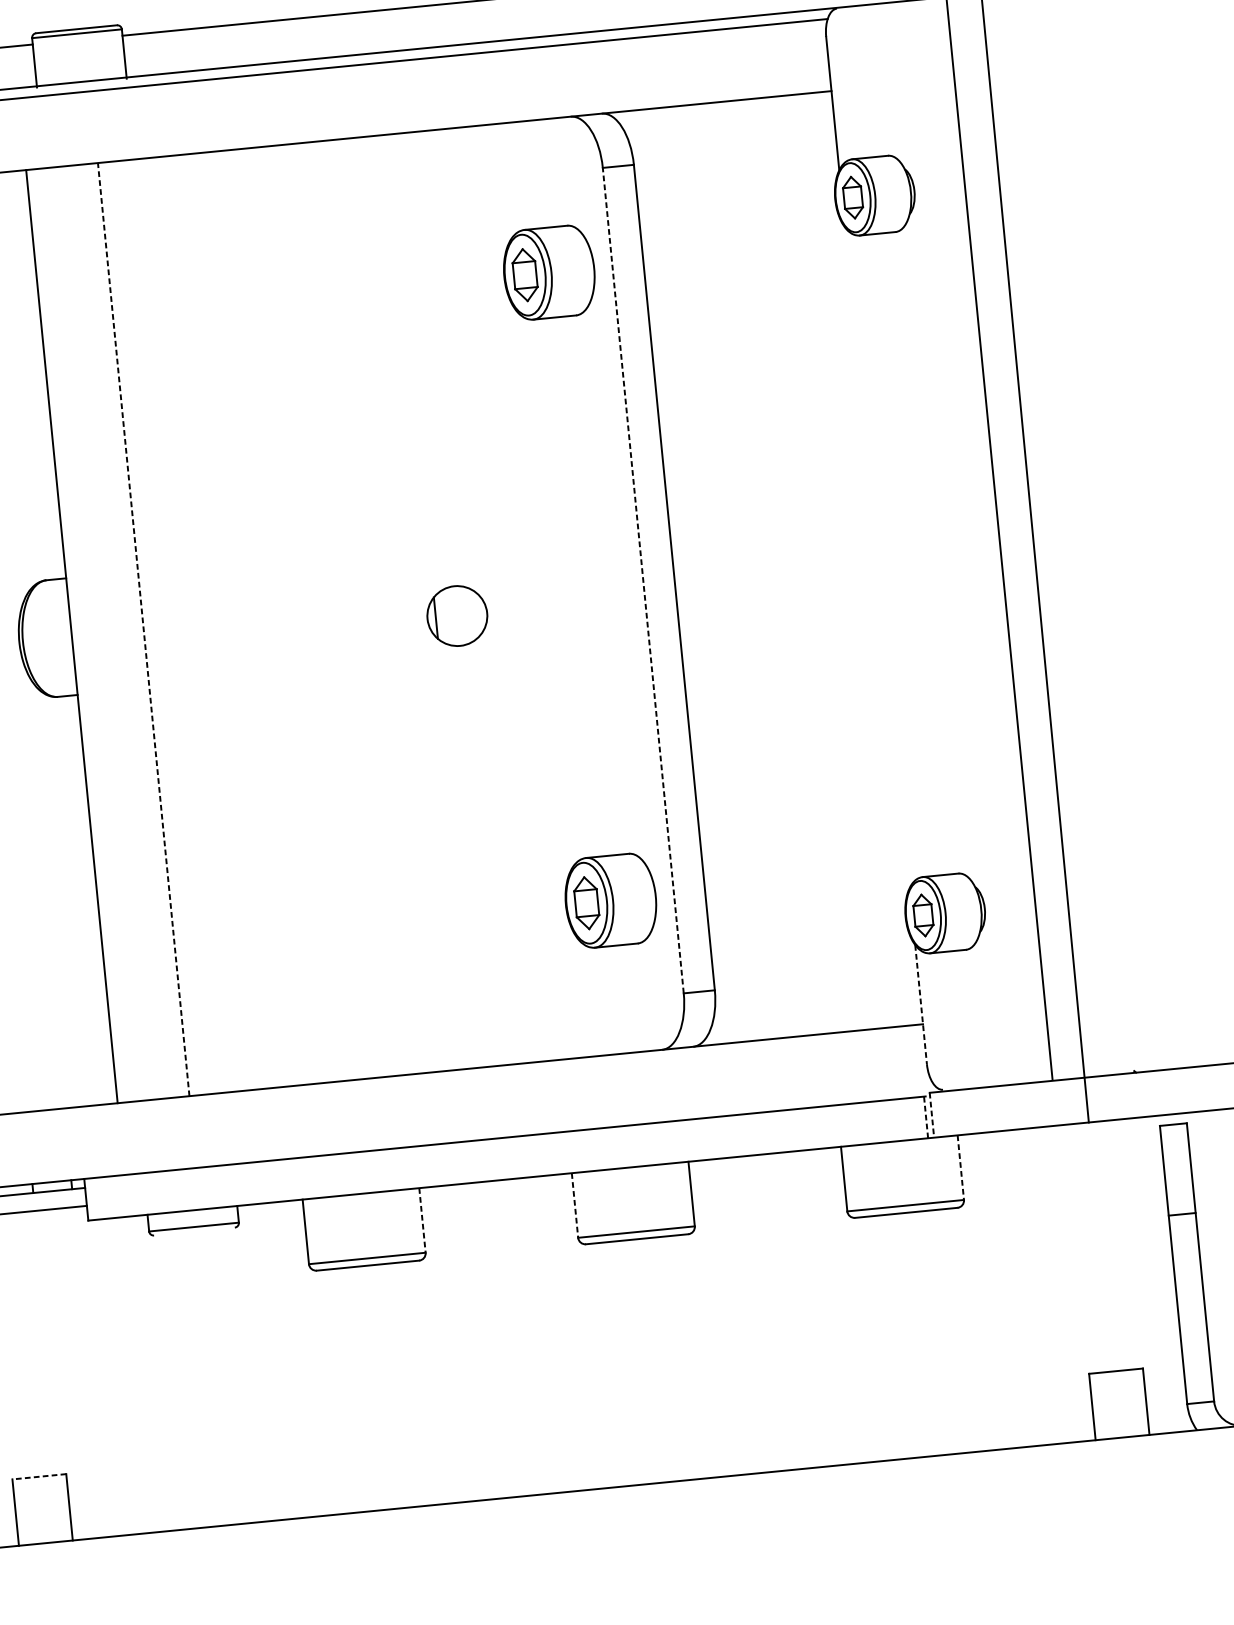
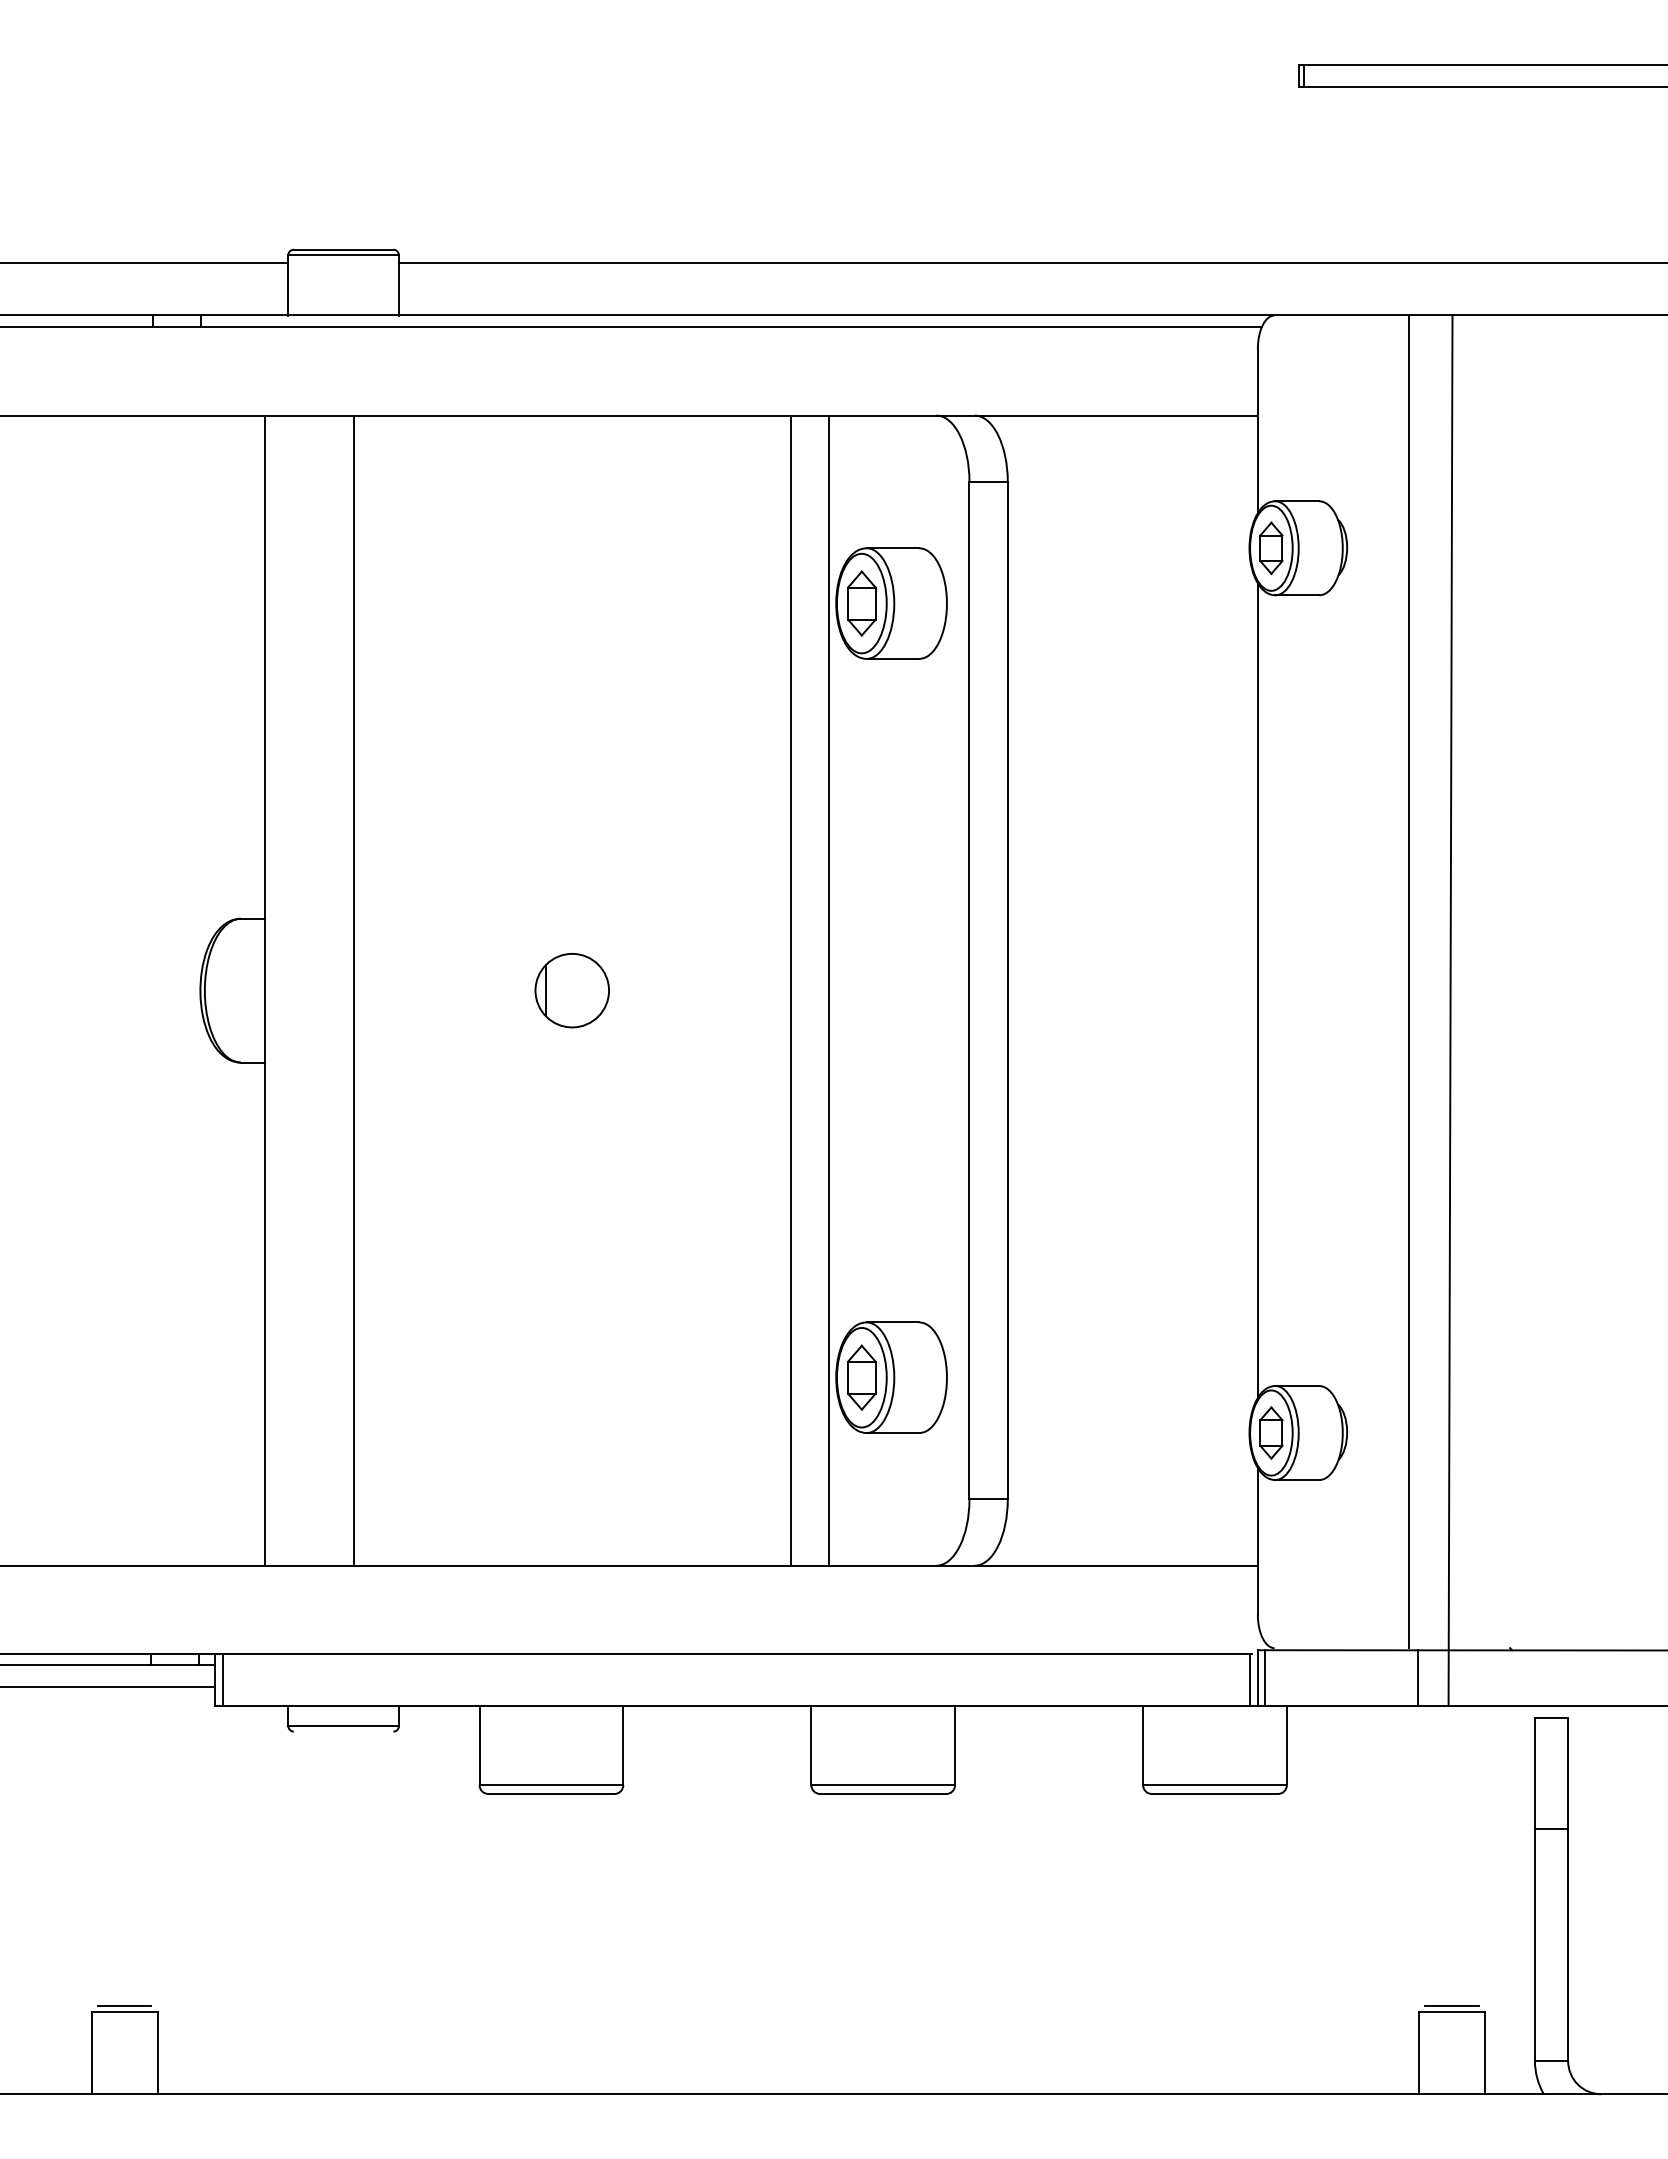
line: (876, 557) -> (1257, 990), added
line: (643, 580) -> (969, 990), dashed -> solid
line: (529, 591) -> (829, 990), added
line: (498, 594) -> (790, 990), added
part: (456, 615) -> (571, 990), moved
line: (143, 629) -> (353, 990), dashed -> solid
line: (920, 1005) -> (1257, 1542), dashed -> solid
line: (1061, 1102) -> (1417, 1677), added
line: (931, 1114) -> (1257, 1677), dashed -> solid
line: (938, 1114) -> (1265, 1677), added
line: (926, 1117) -> (1250, 1679), dashed -> solid
line: (960, 1167) -> (1286, 1745), dashed -> solid
line: (92, 1198) -> (222, 1679), added
line: (575, 1205) -> (811, 1745), dashed -> solid
line: (422, 1220) -> (623, 1745), dashed -> solid
line: (1115, 1365) -> (1451, 2005), added
line: (38, 1471) -> (124, 2005), added
line: (39, 1476) -> (124, 2012), dashed -> solid

